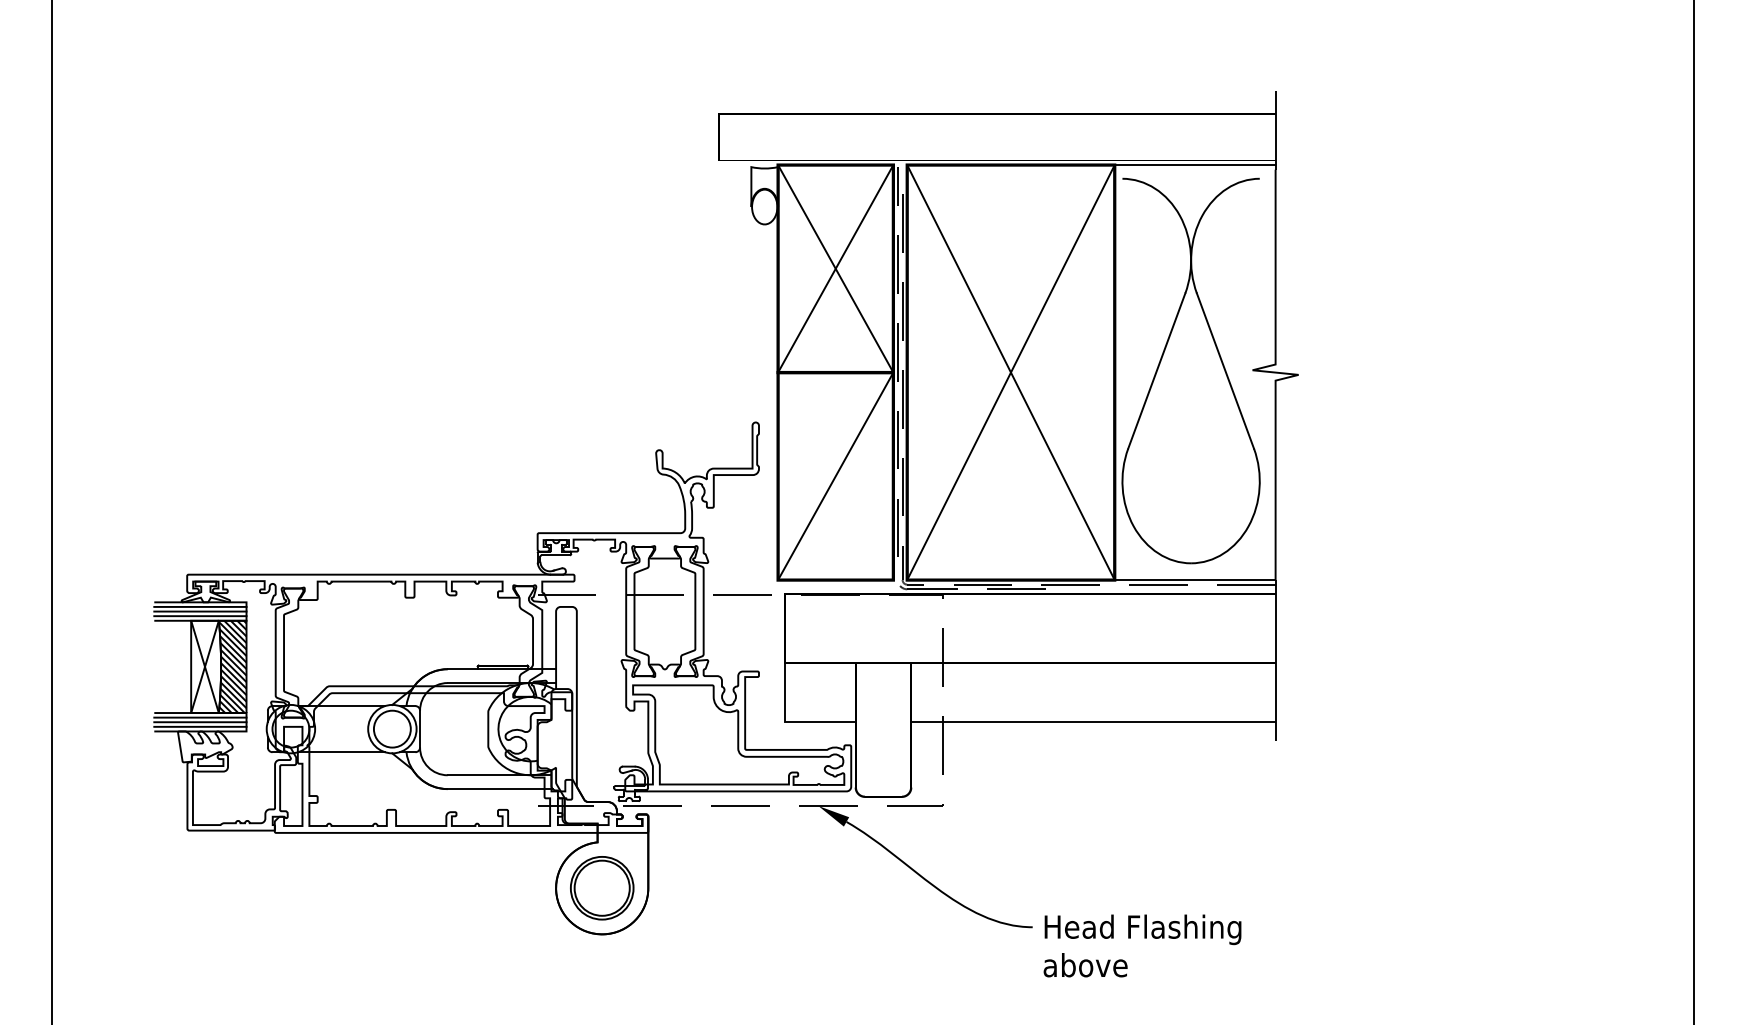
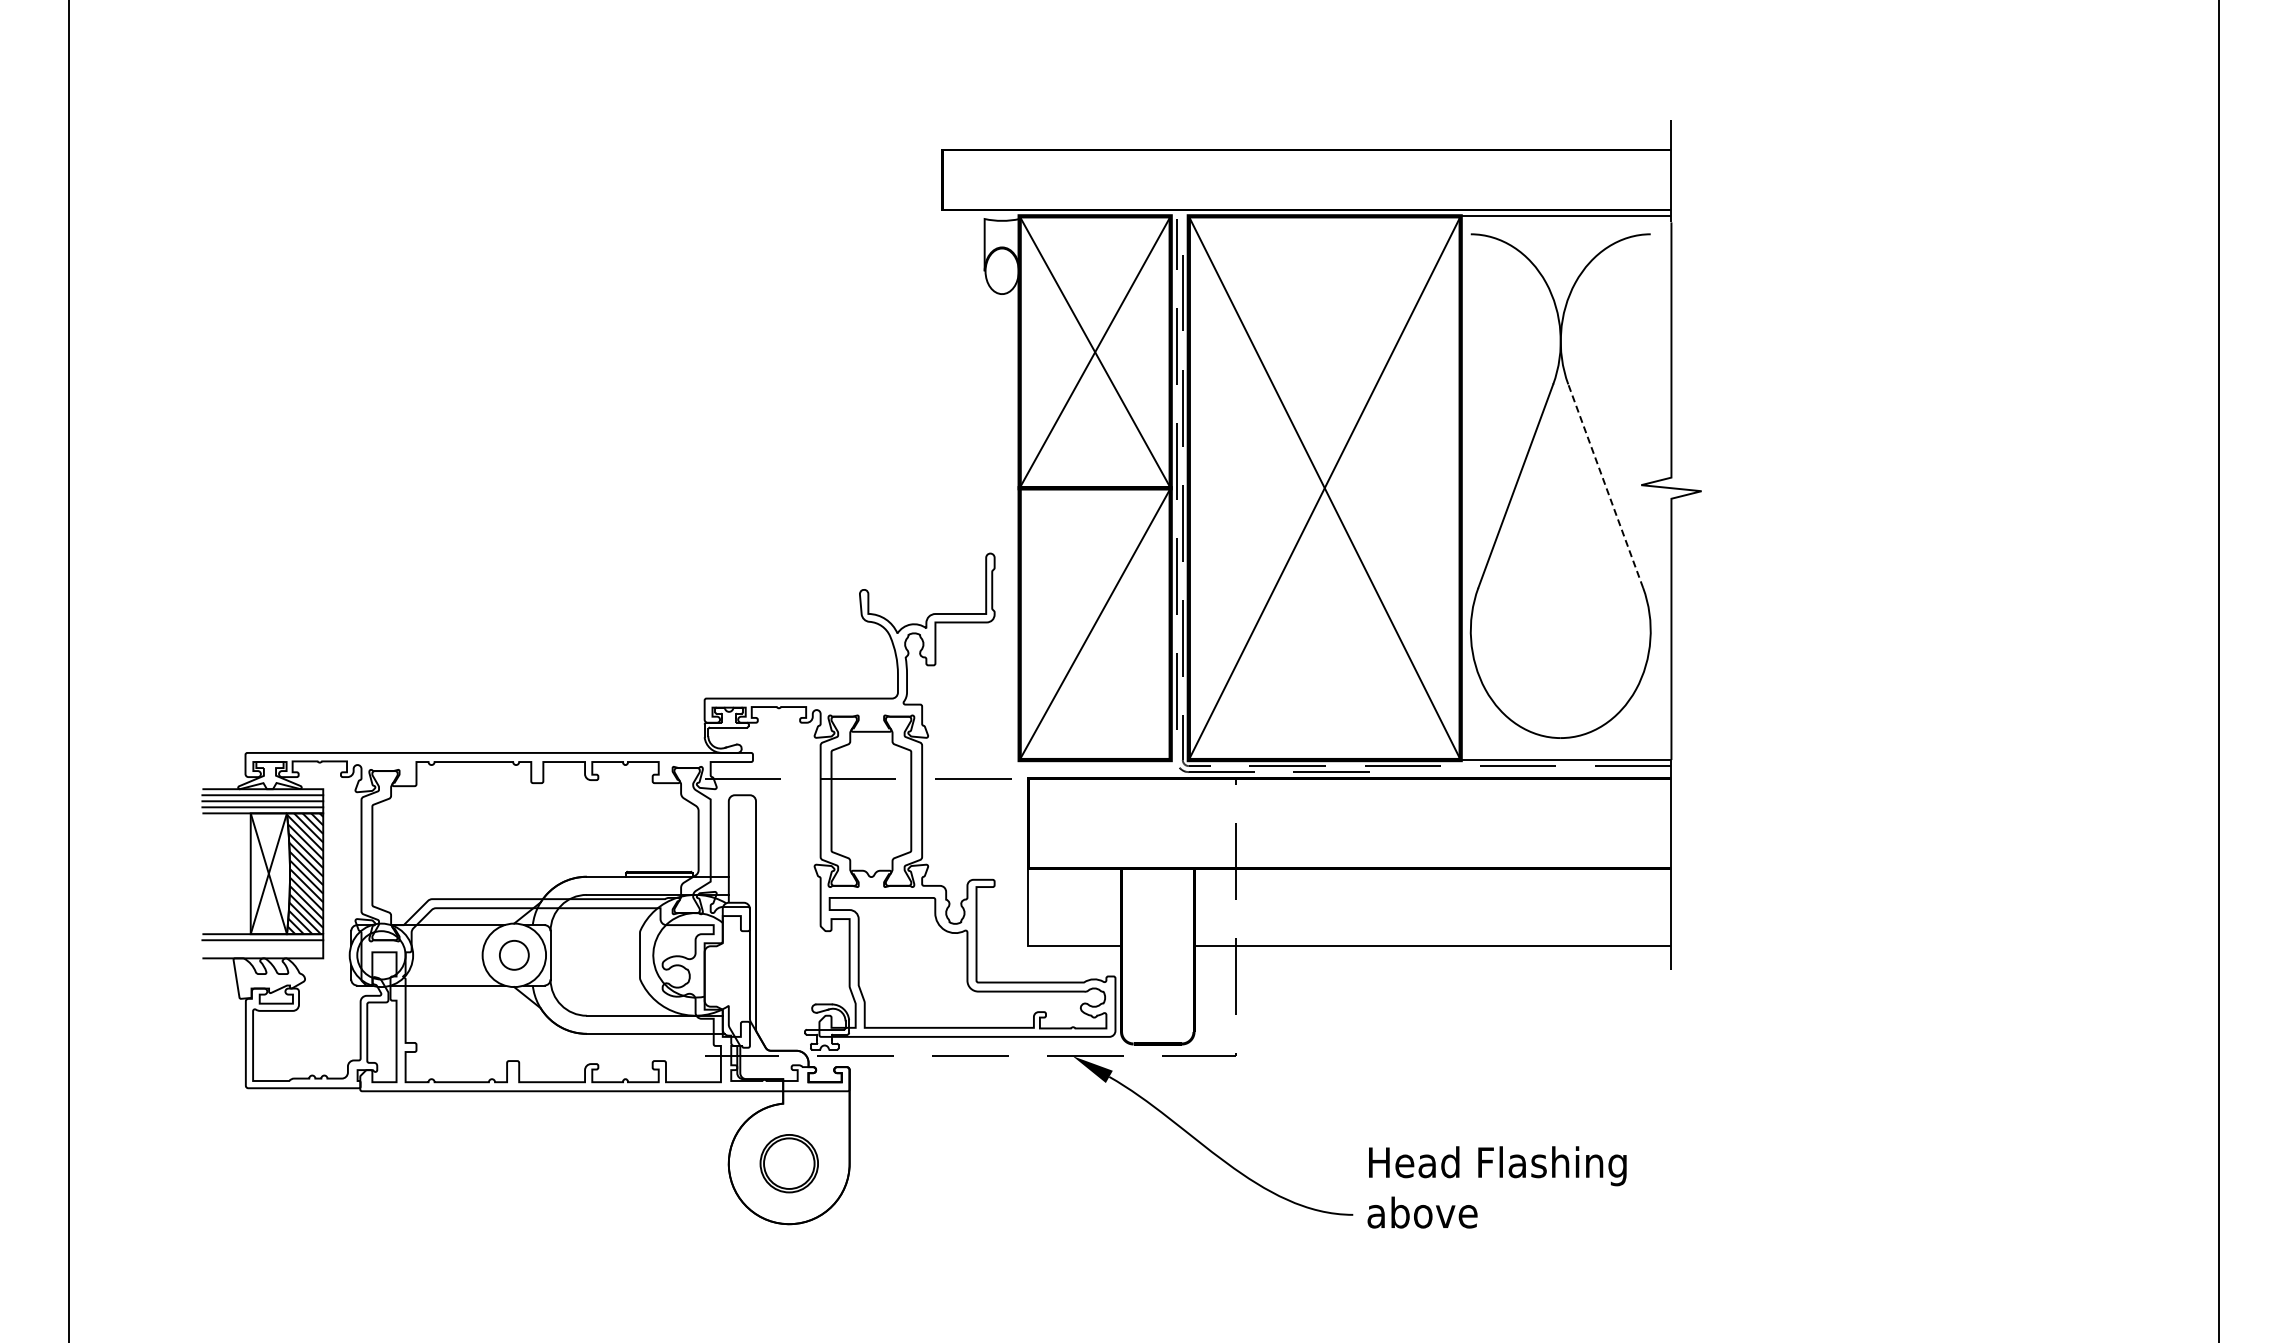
line: (1225, 370) -> (1605, 485), solid -> dashed
line: (200, 722) -> (262, 946), removed
line: (200, 726) -> (262, 952), removed
circle: (392, 729) -> (514, 955), size x0.6
part: (602, 888) -> (789, 1163), size x0.7
text: (1142, 946) -> (1496, 1187), moved

